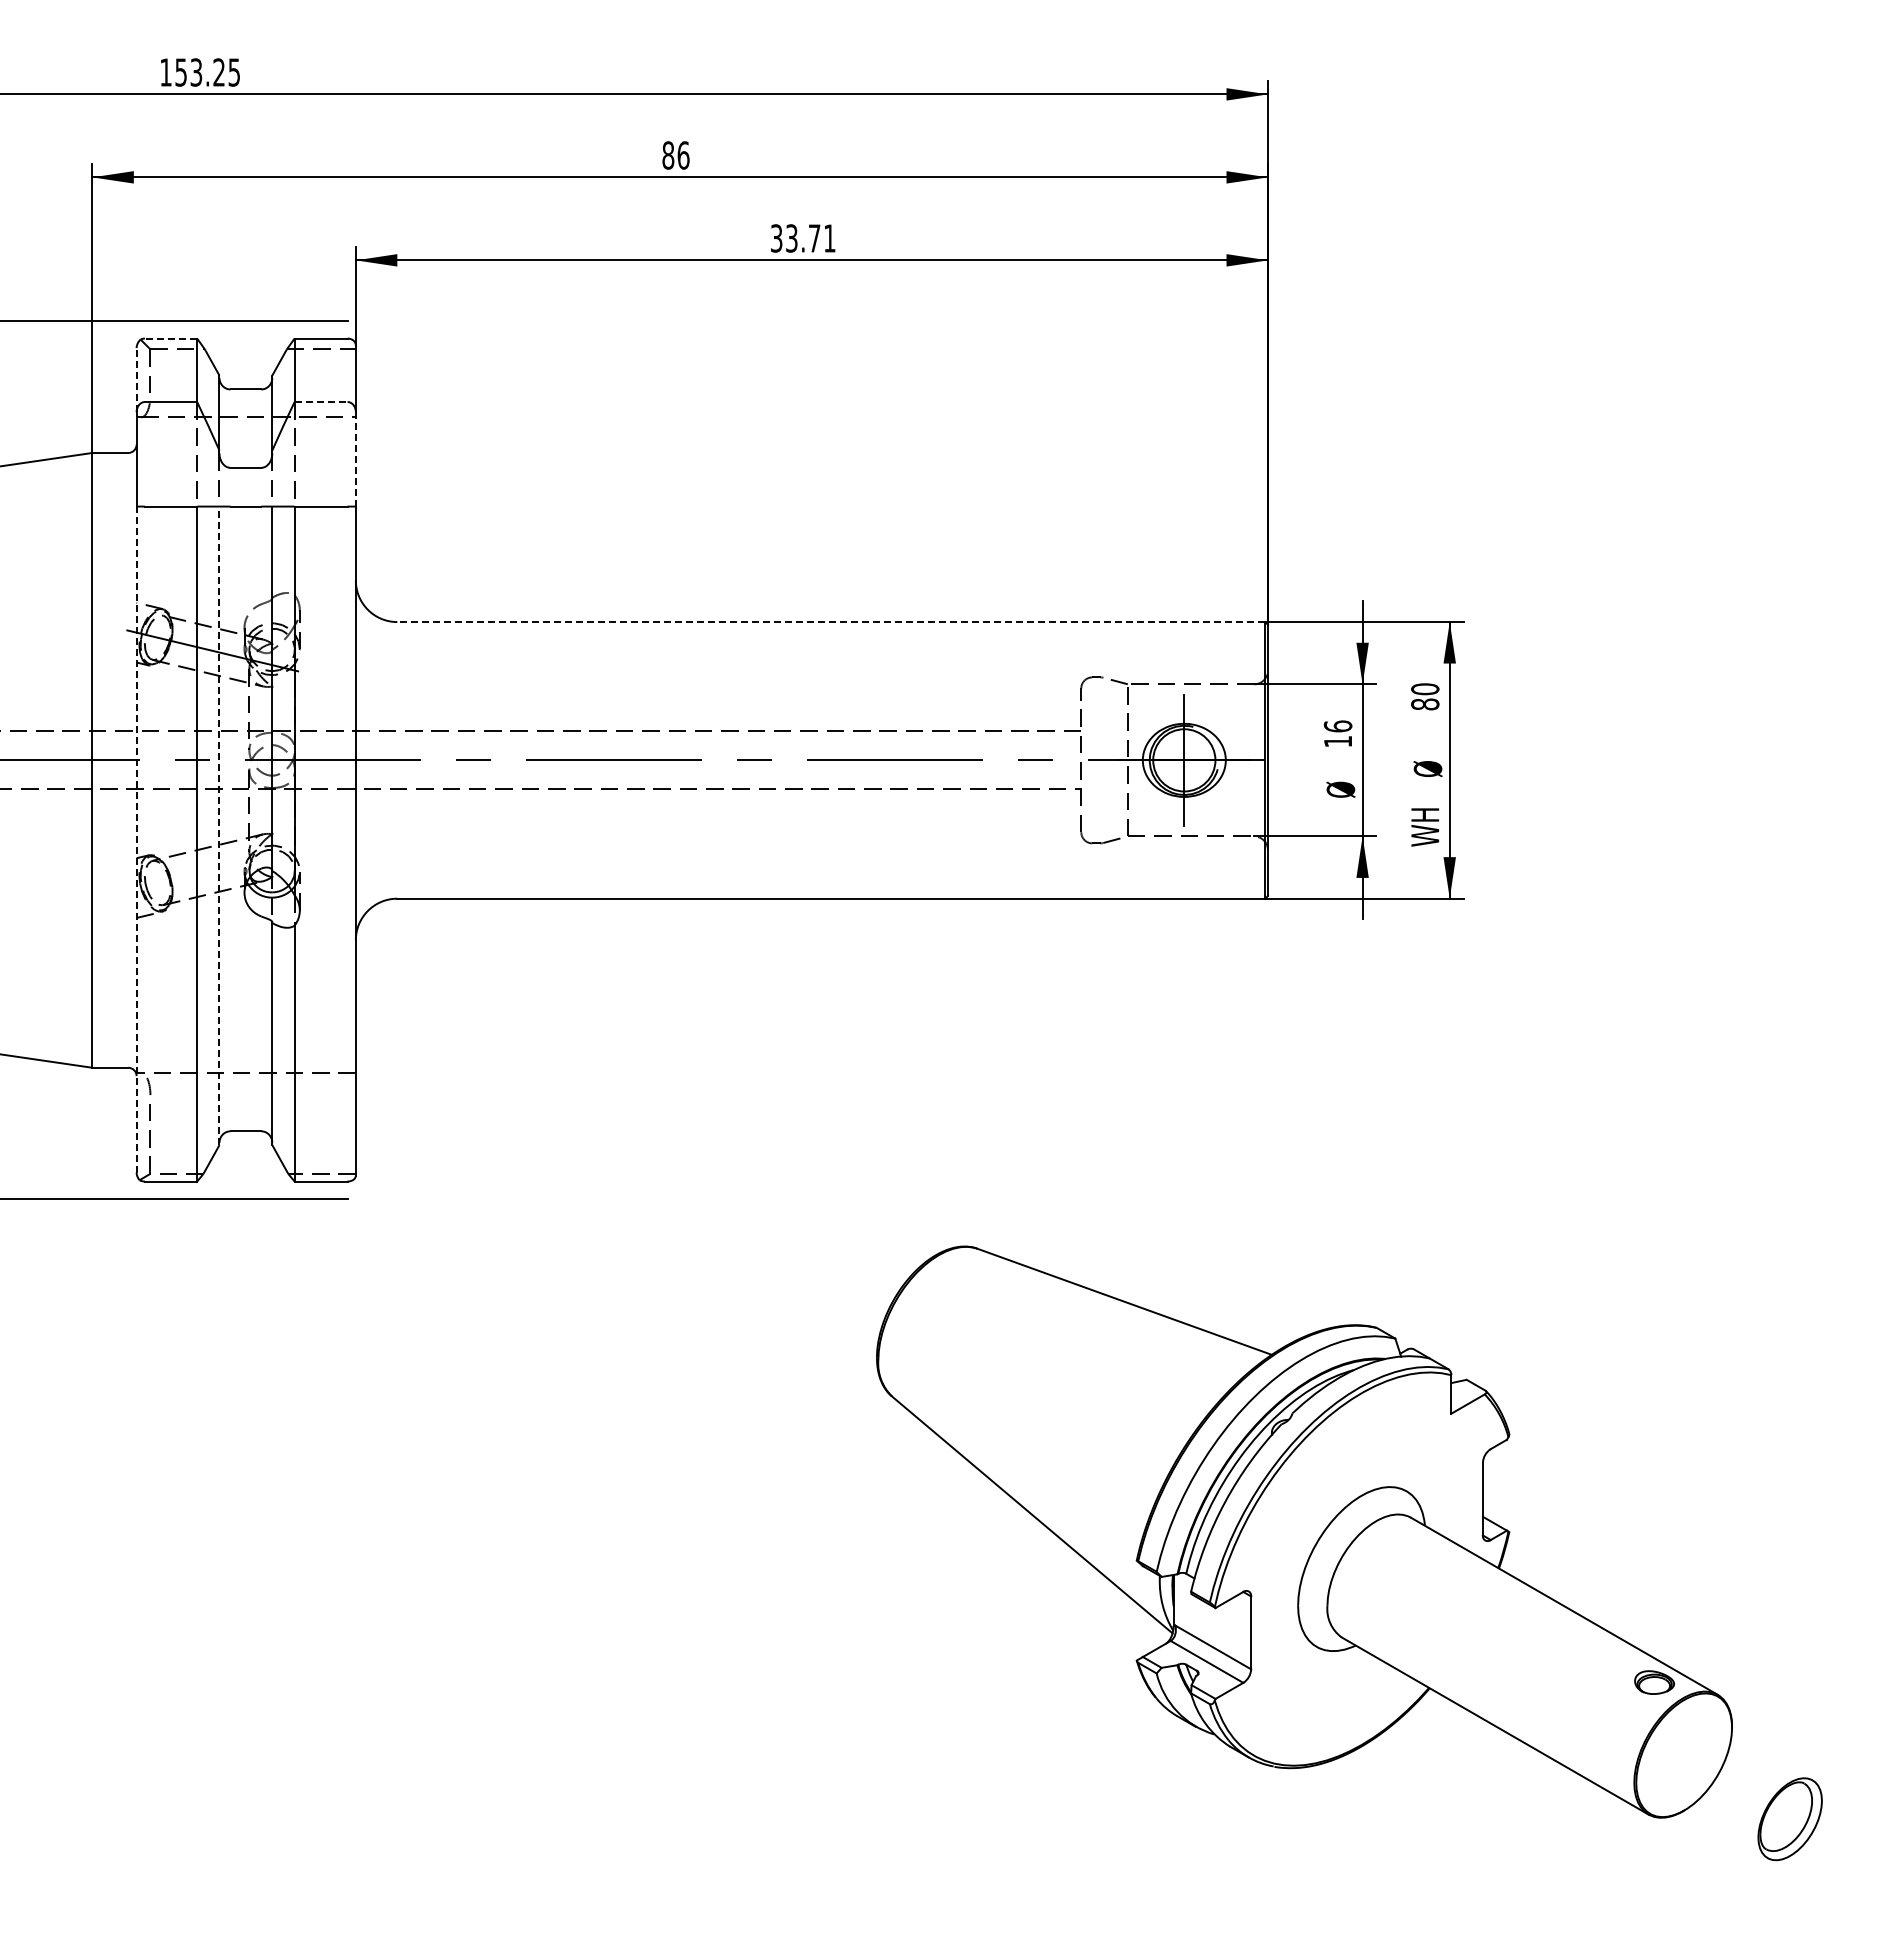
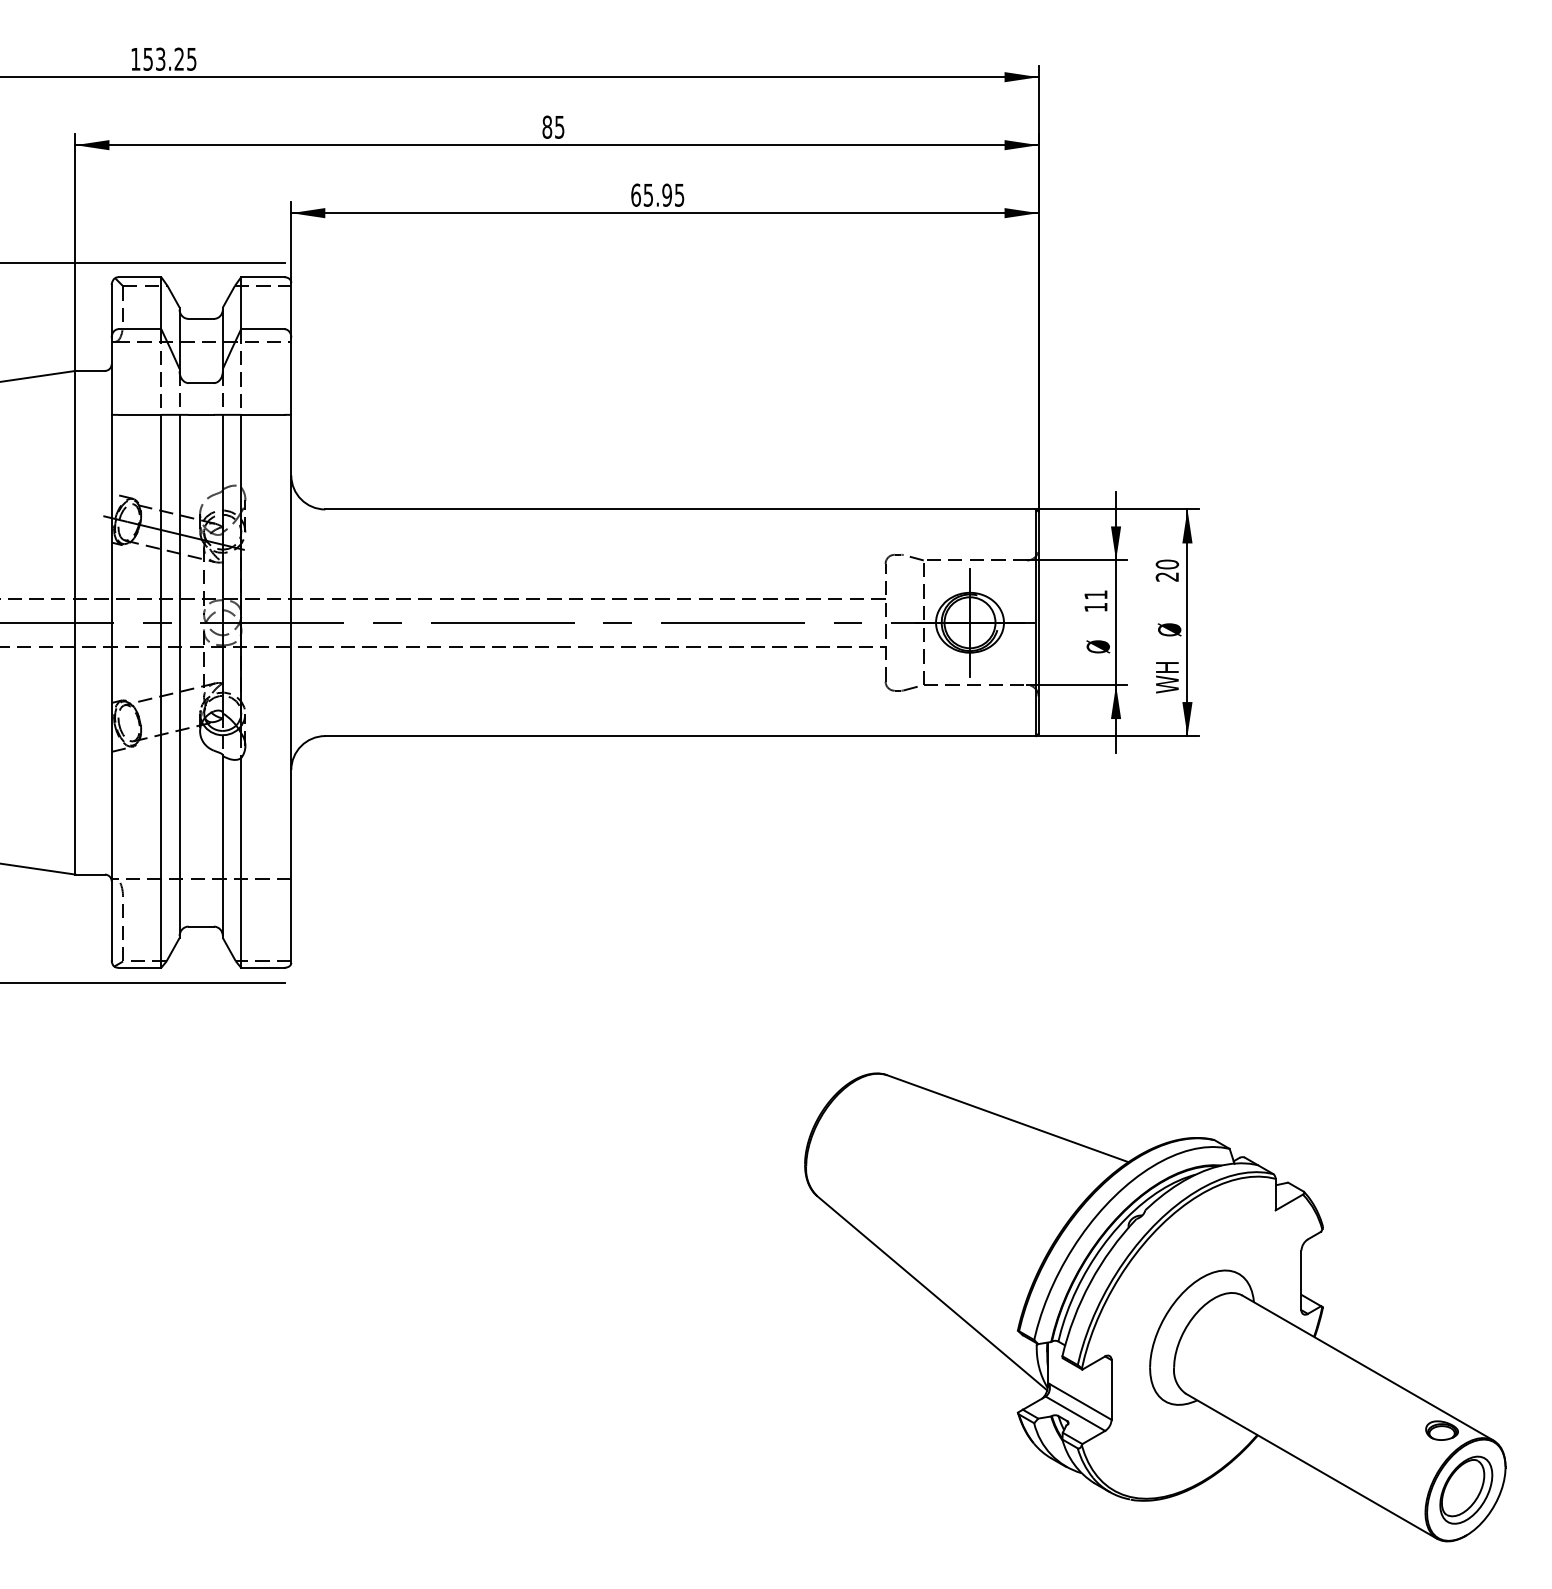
text: (683, 155) -> (559, 127), 86 -> 85
text: (802, 238) -> (657, 195), 33.71 -> 65.95
line: (170, 338) -> (139, 277), dashed -> solid
line: (136, 379) -> (111, 310), dashed -> solid
line: (321, 402) -> (263, 329), dashed -> solid
line: (355, 459) -> (291, 376), dashed -> solid
line: (831, 622) -> (680, 509), dashed -> solid
text: (1425, 704) -> (1167, 577), 80 -> 20
text: (1337, 726) -> (1095, 595), 16 -> 11
line: (219, 825) -> (179, 676), dashed -> solid
line: (136, 839) -> (111, 687), dashed -> solid
part: (1304, 1531) -> (1155, 1306), moved

